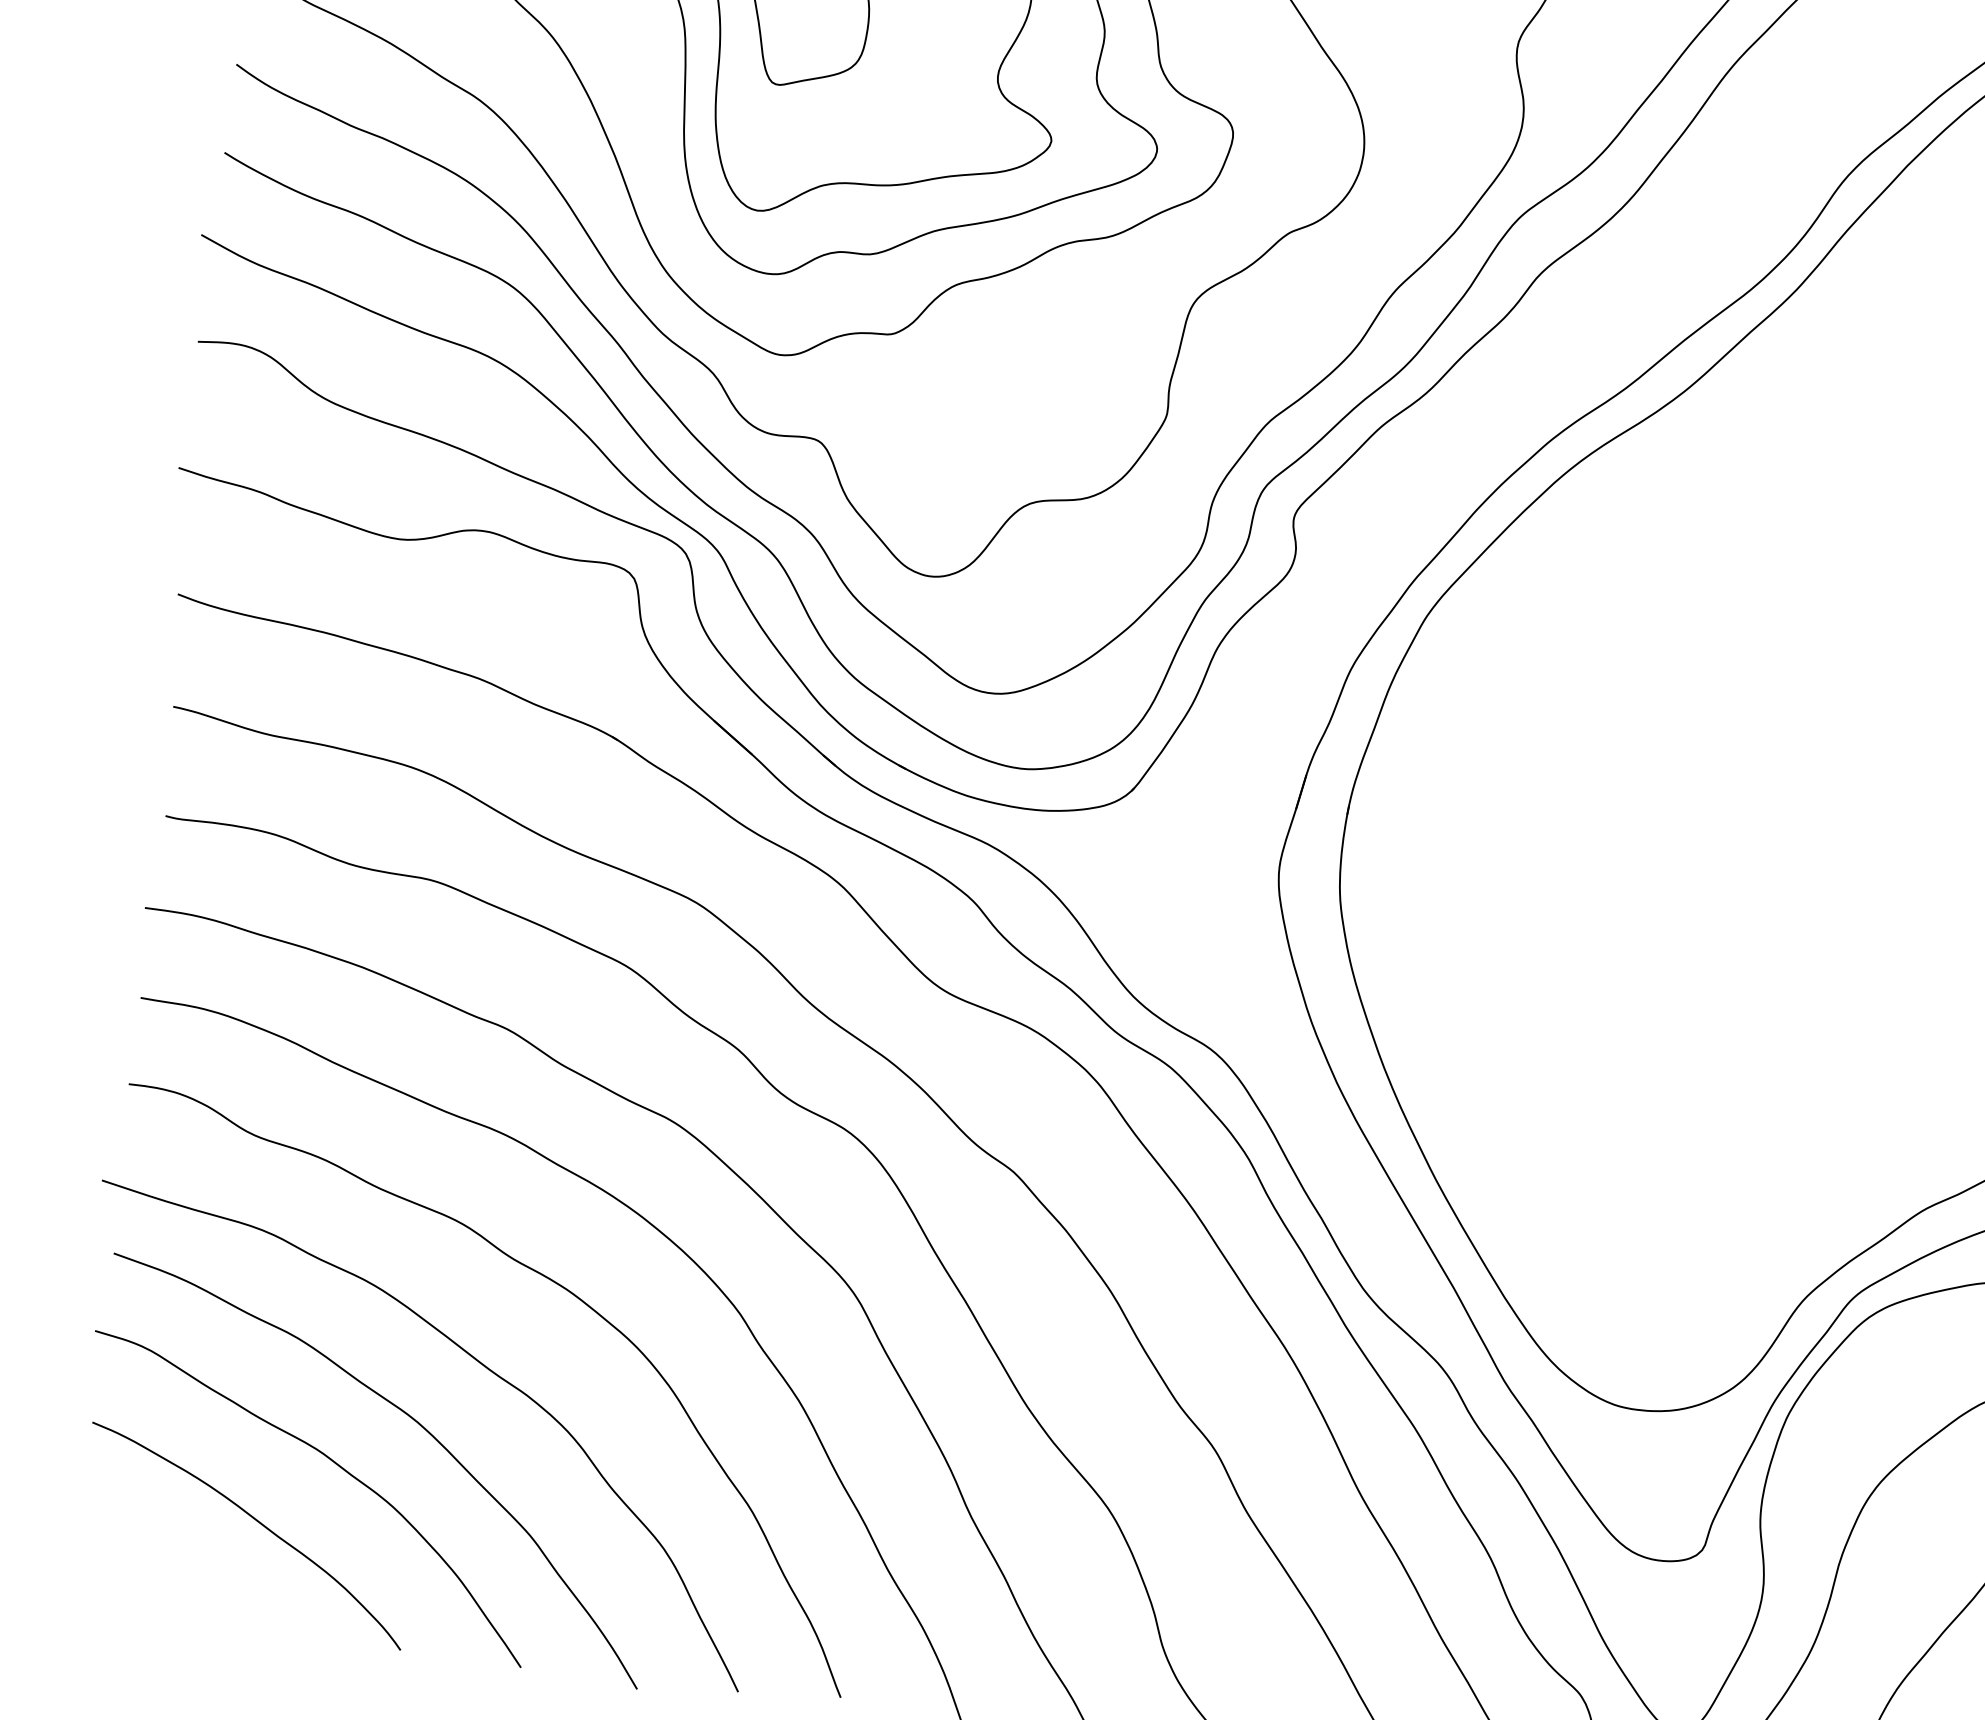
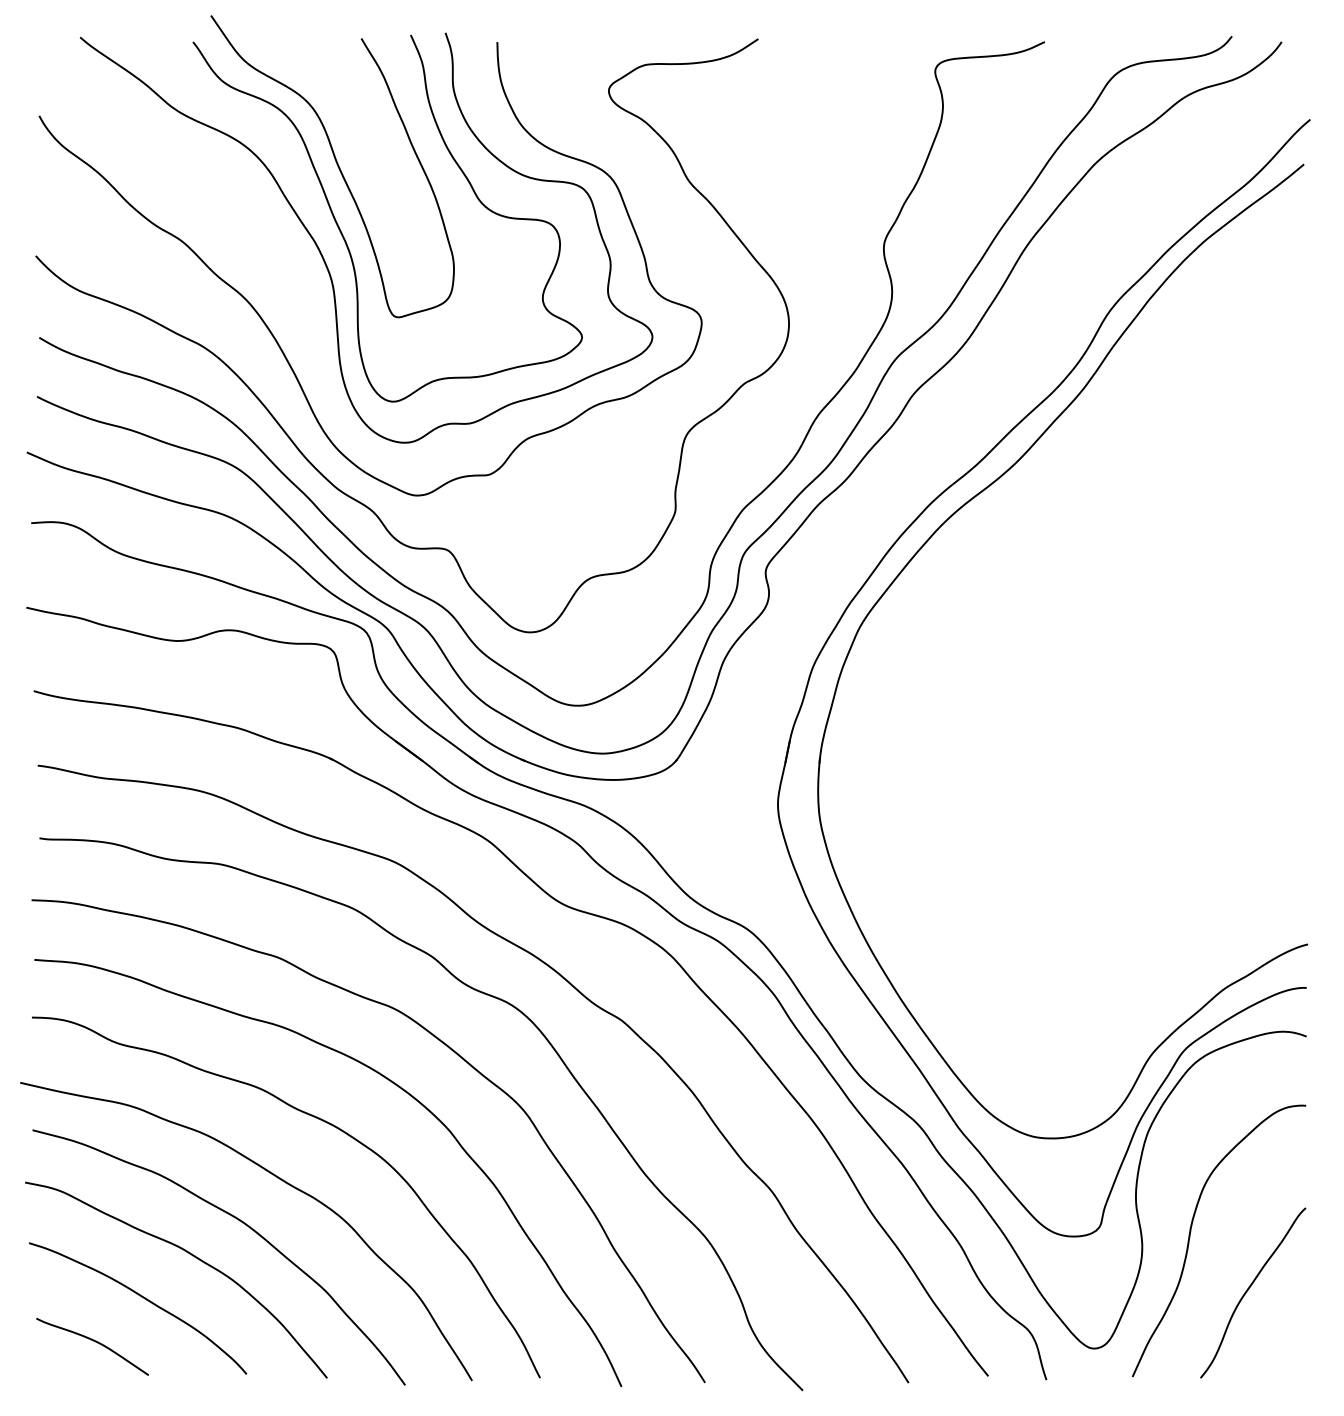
curve: (178, 1581) -> (95, 1342), added

